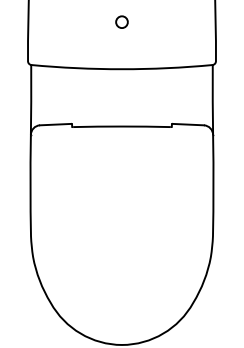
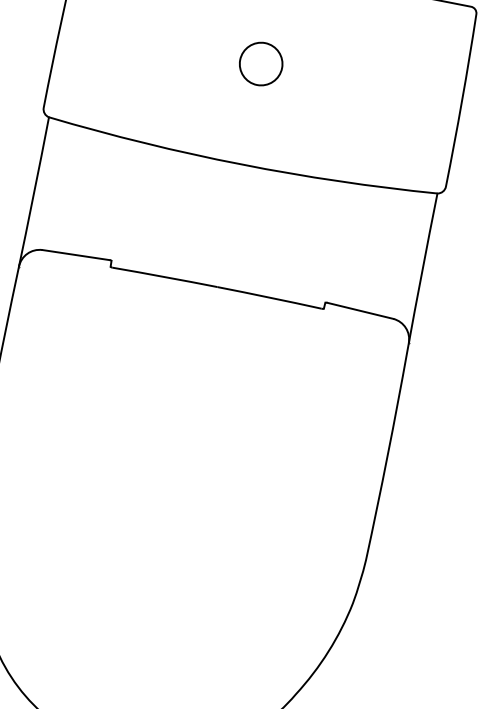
circle: (121, 21) -> (260, 62), size x1.67

